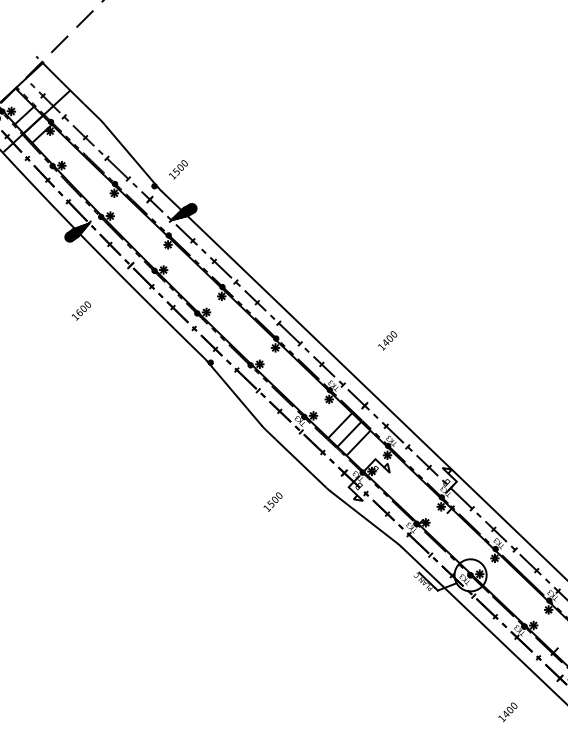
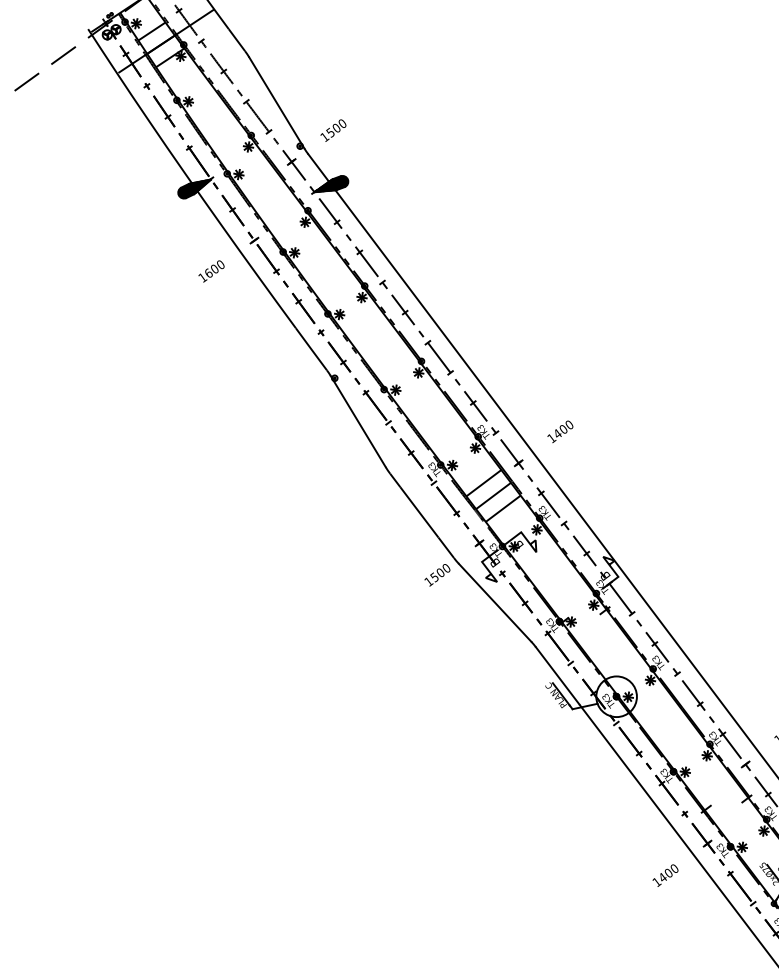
text: (81, 311) -> (211, 271), moved
text: (387, 340) -> (560, 431), moved
text: (273, 502) -> (437, 575), moved
text: (507, 712) -> (665, 875), moved

